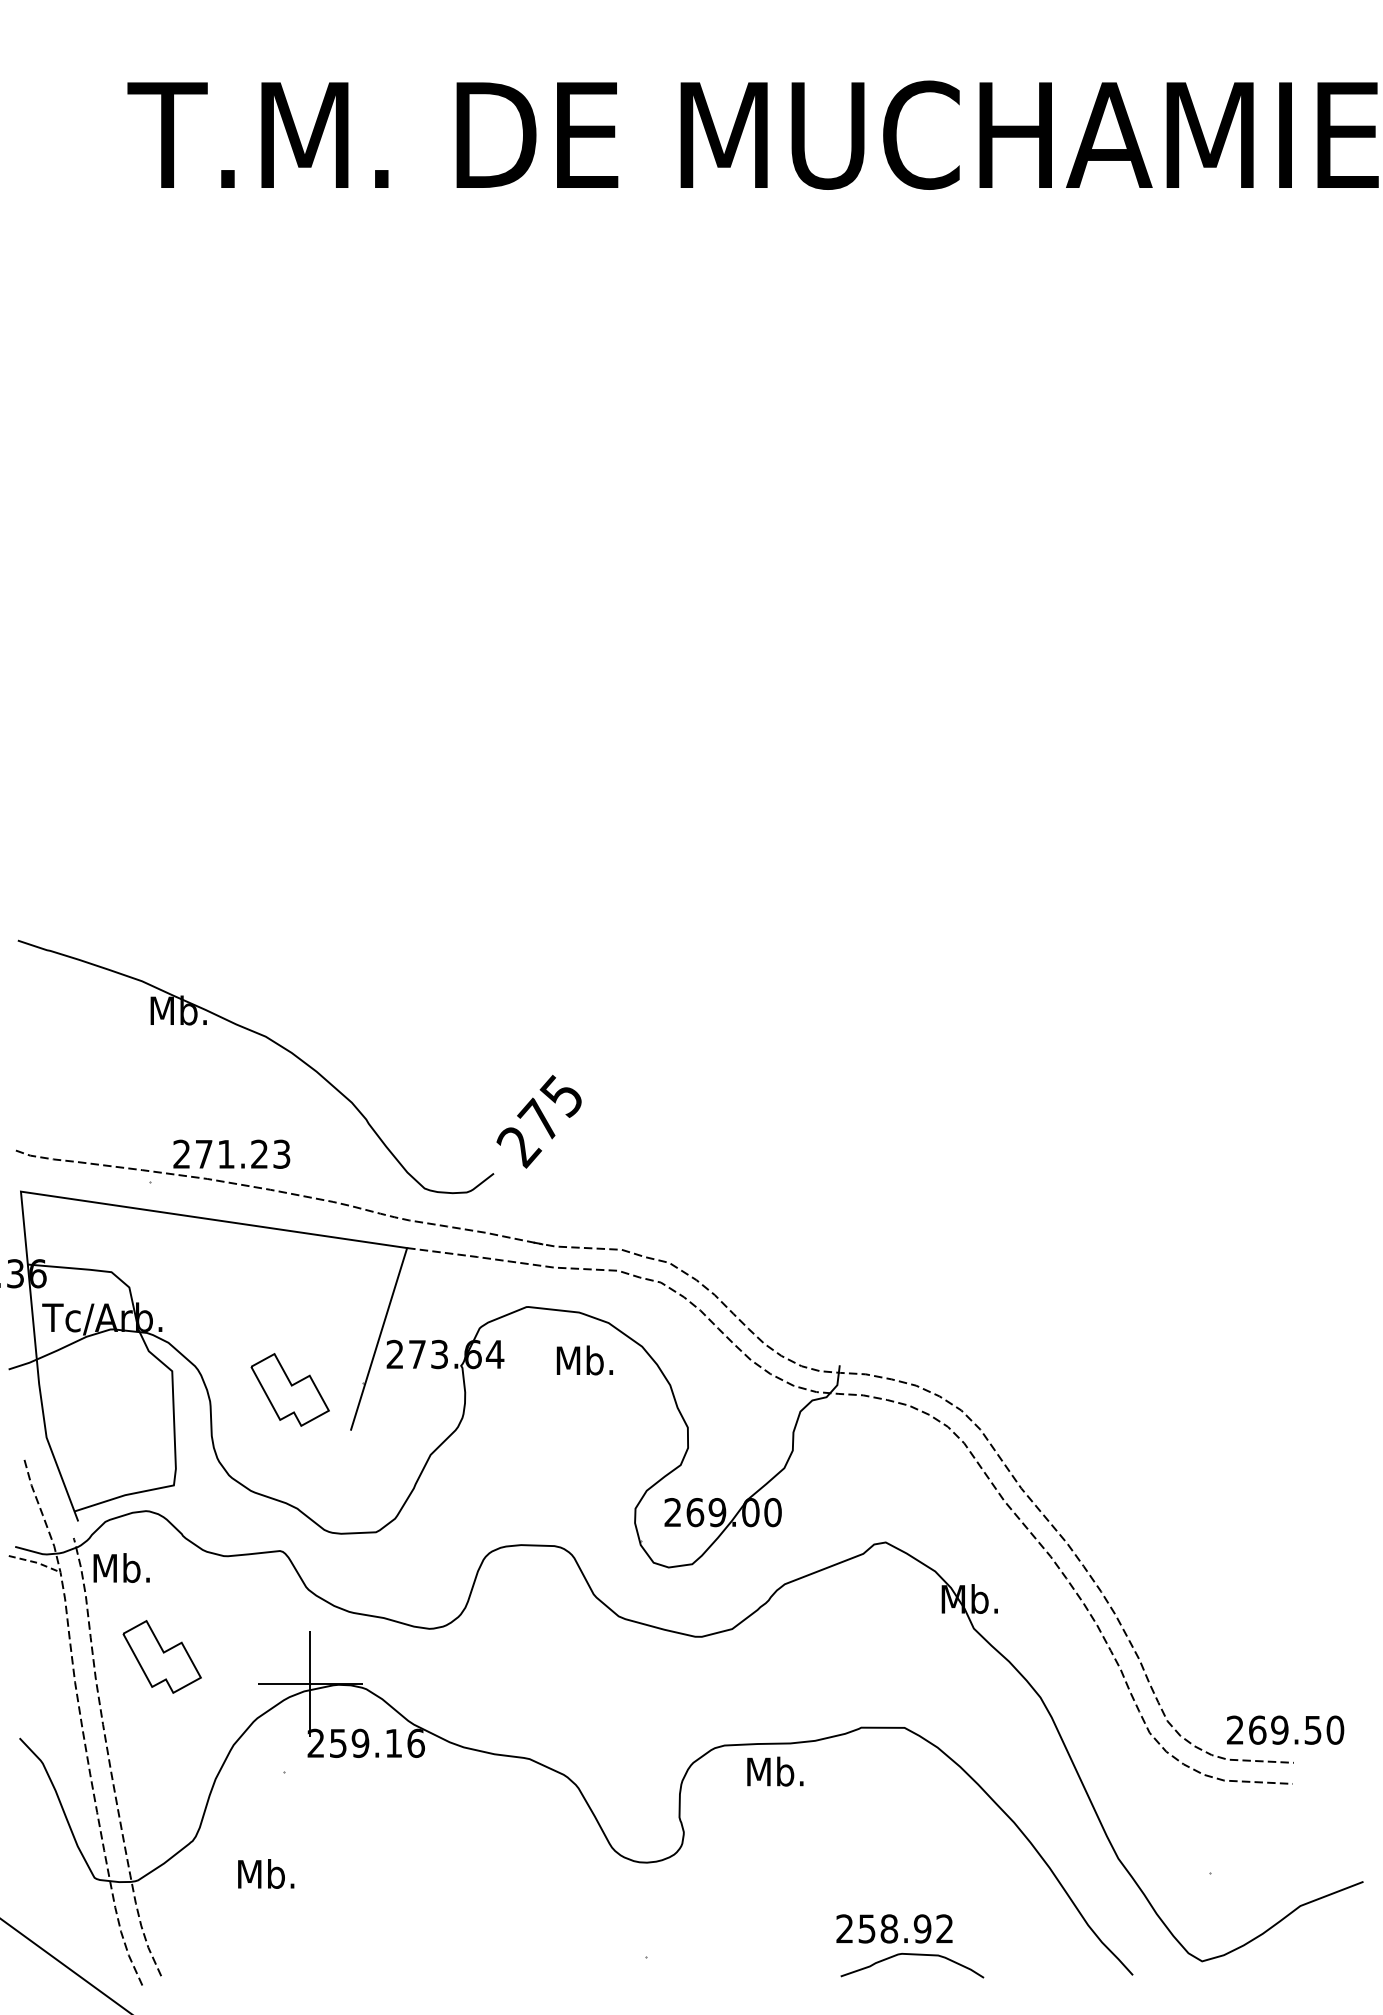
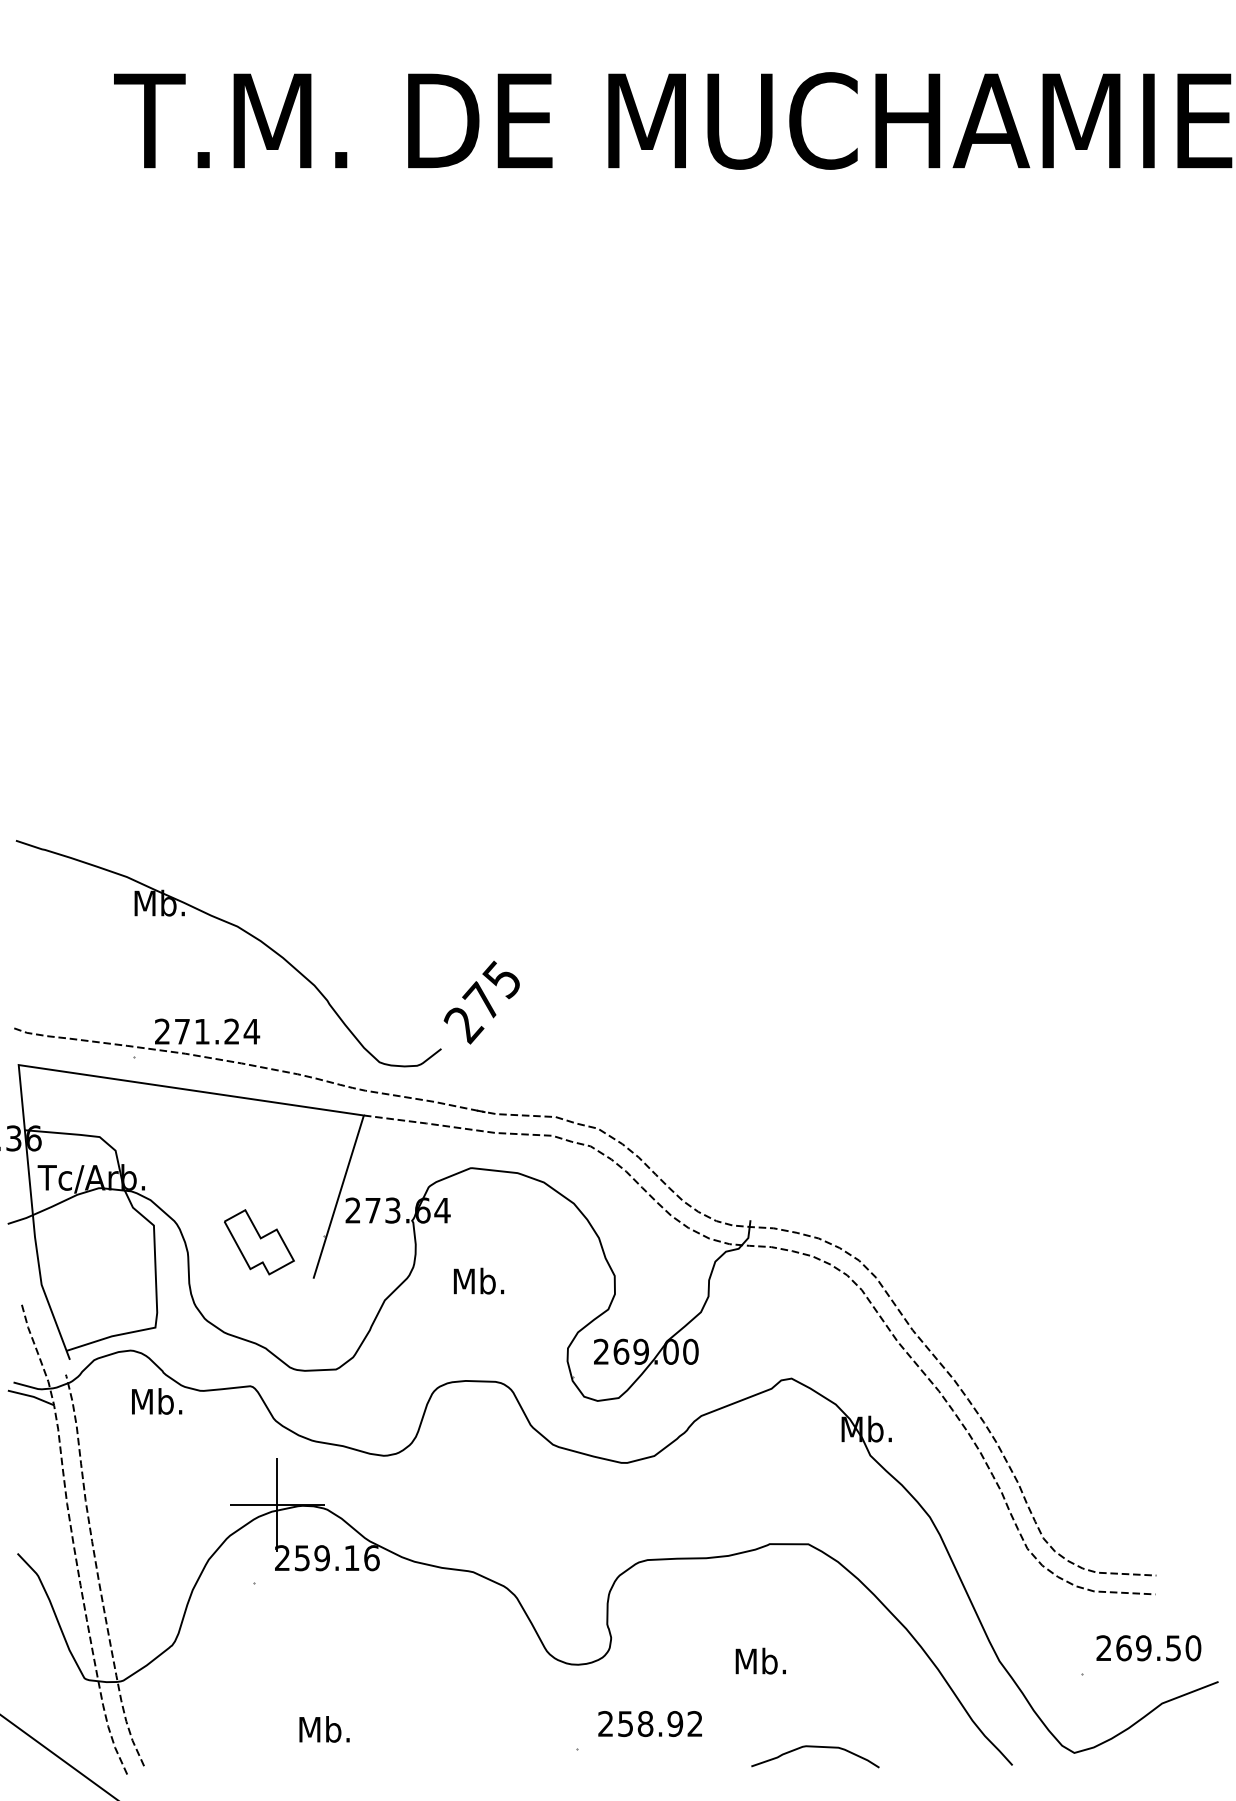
text: (281, 1153) -> (251, 1030), 271.23 -> 271.24
text: (584, 1360) -> (478, 1281), moved
line: (35, 1562) -> (31, 1396), dashed -> solid
text: (121, 1567) -> (156, 1400), moved
part: (161, 1656) -> (144, 1480), removed
text: (1285, 1729) -> (1148, 1647), moved
text: (775, 1771) -> (760, 1661), moved
text: (266, 1873) -> (324, 1728), moved
text: (894, 1928) -> (650, 1723), moved

